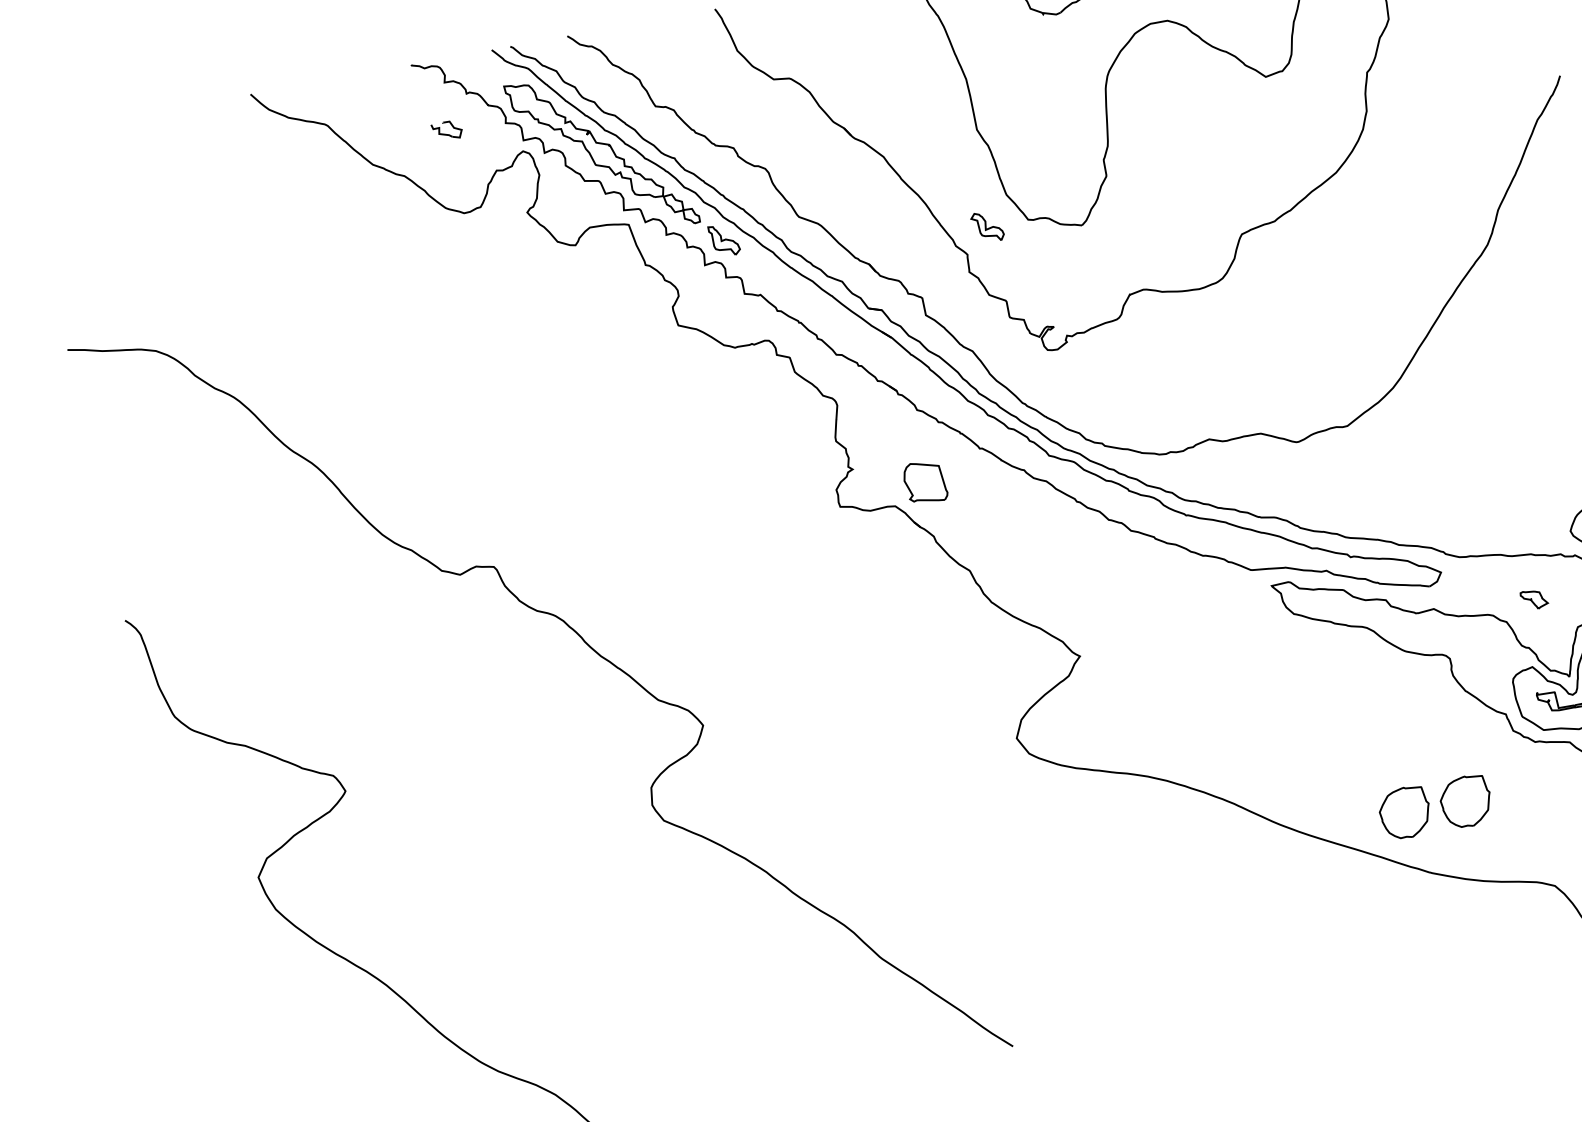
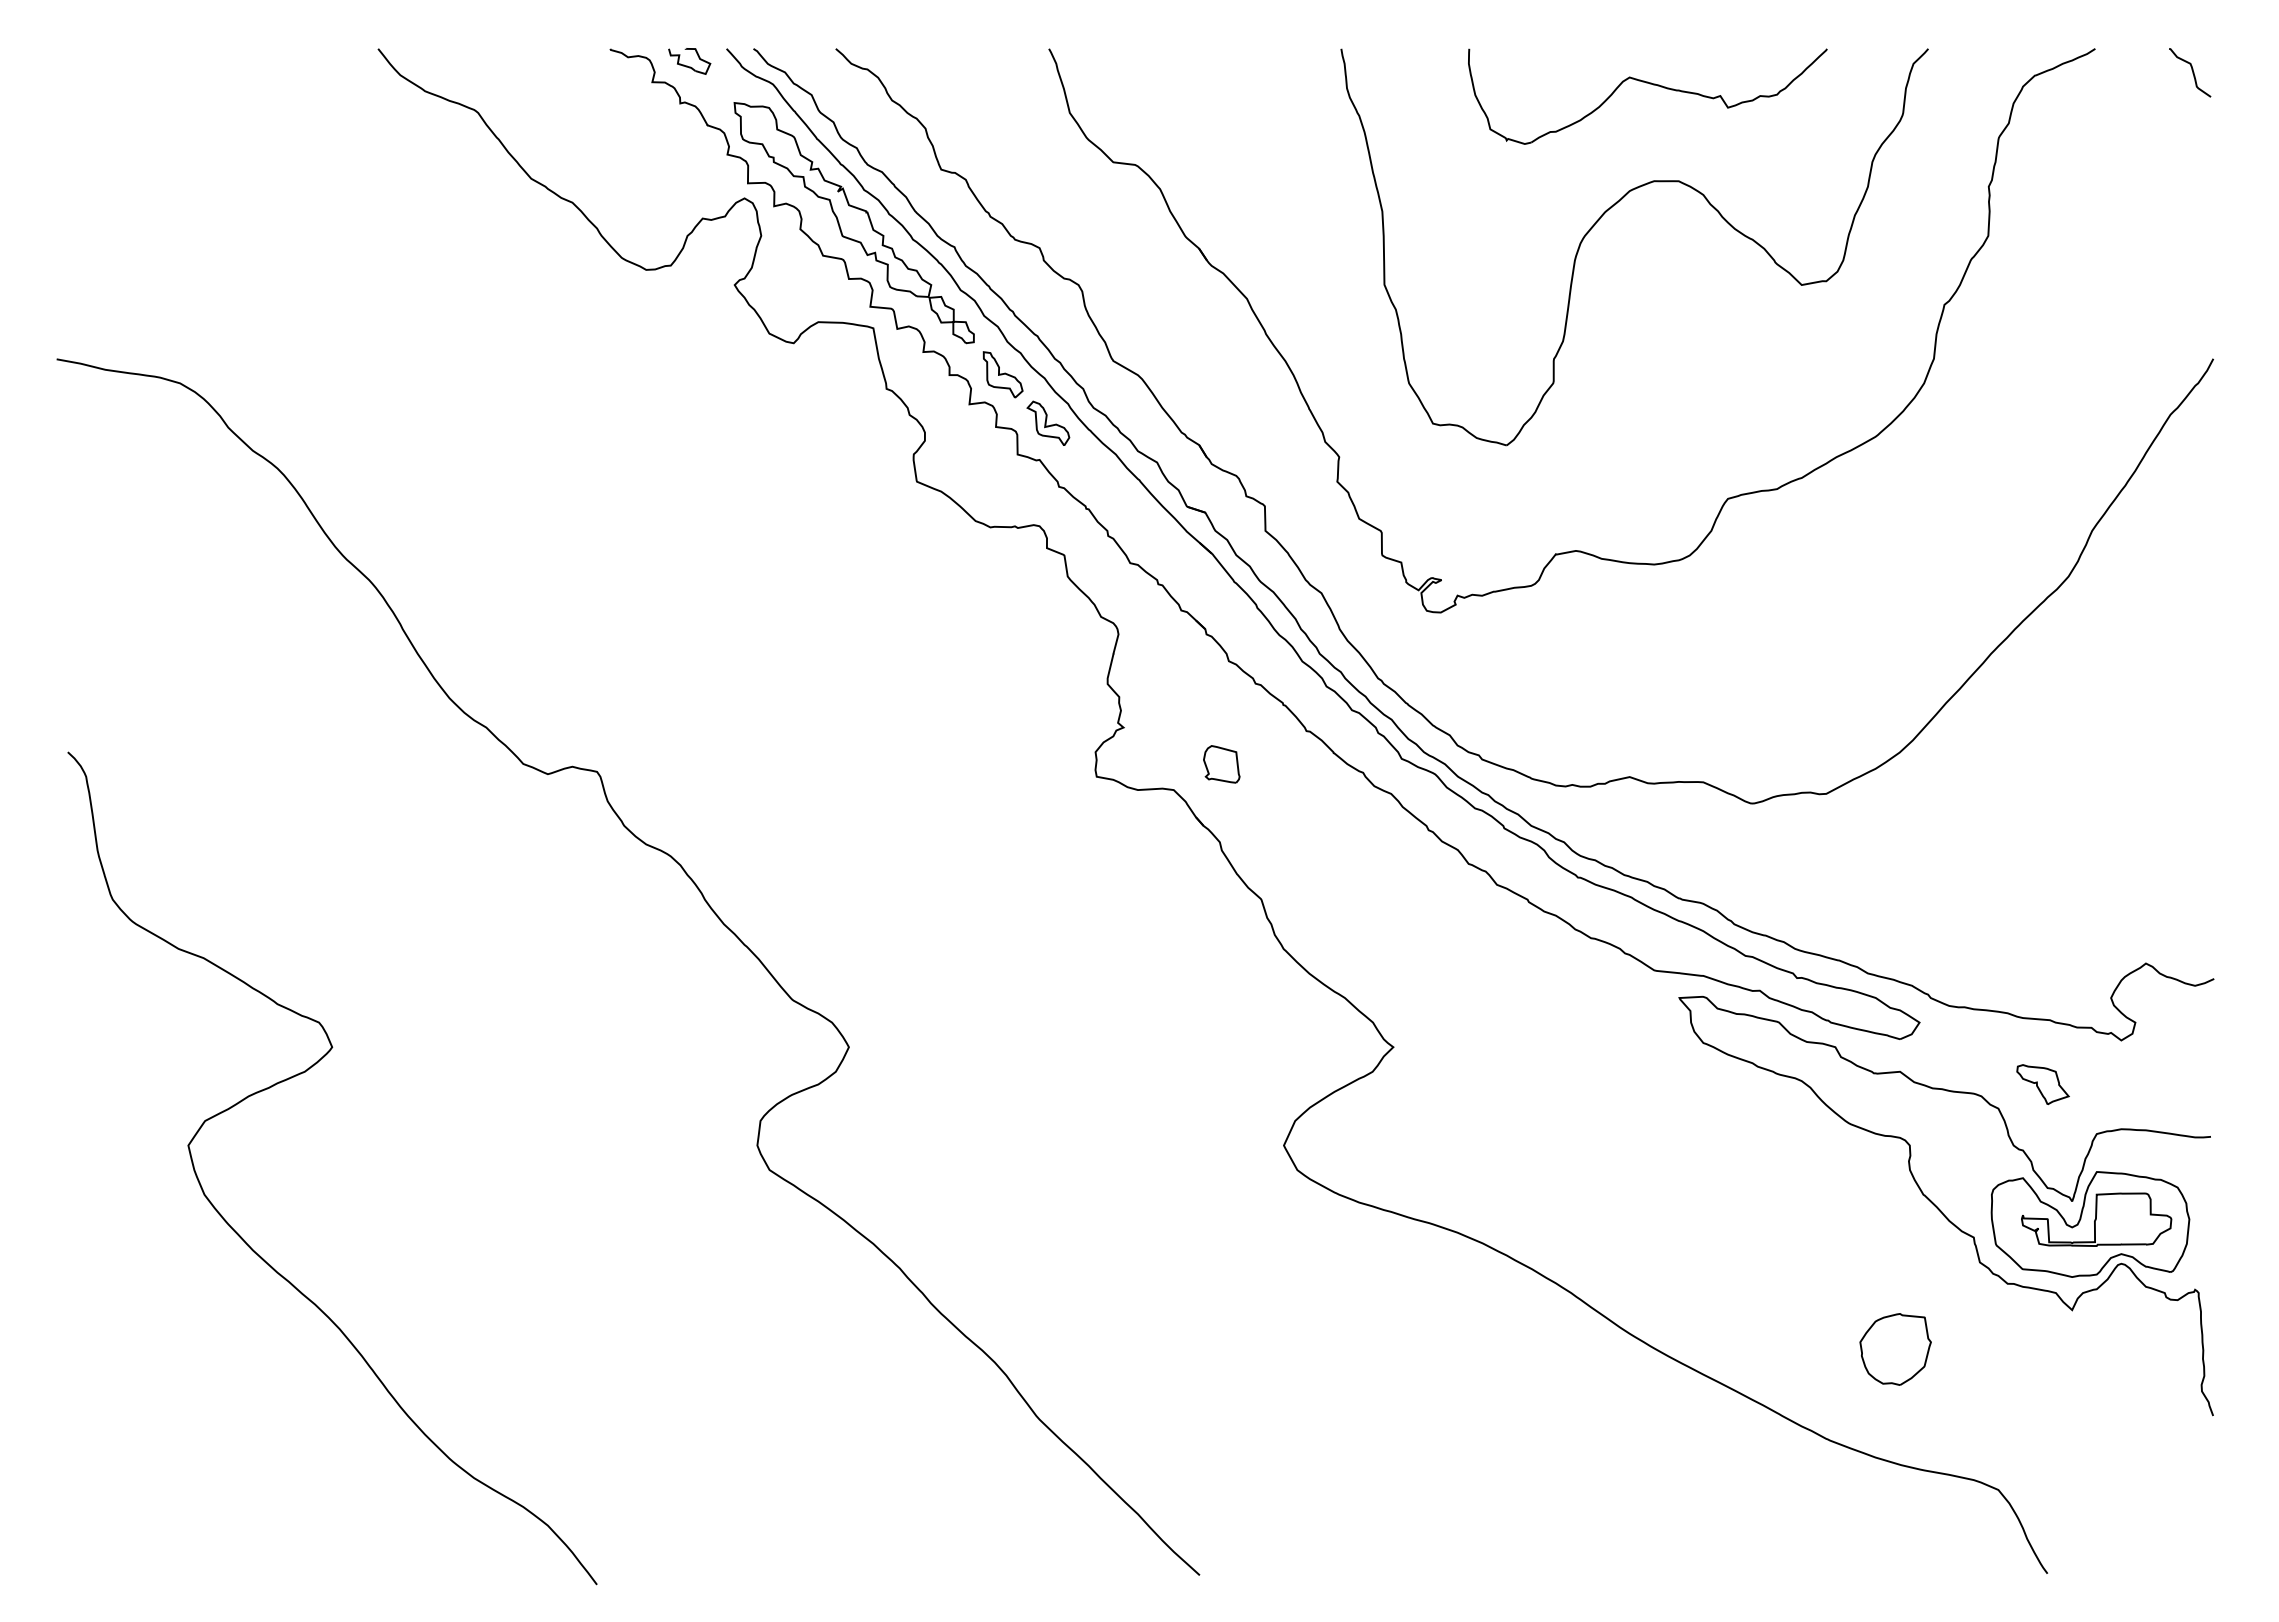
part: (447, 130) -> (689, 61), moved
part: (987, 226) -> (1048, 422), moved
part: (925, 482) -> (1221, 764), size x0.62
part: (1534, 599) -> (2042, 1084), size x1.43
part: (1405, 812) -> (1807, 1349), removed

